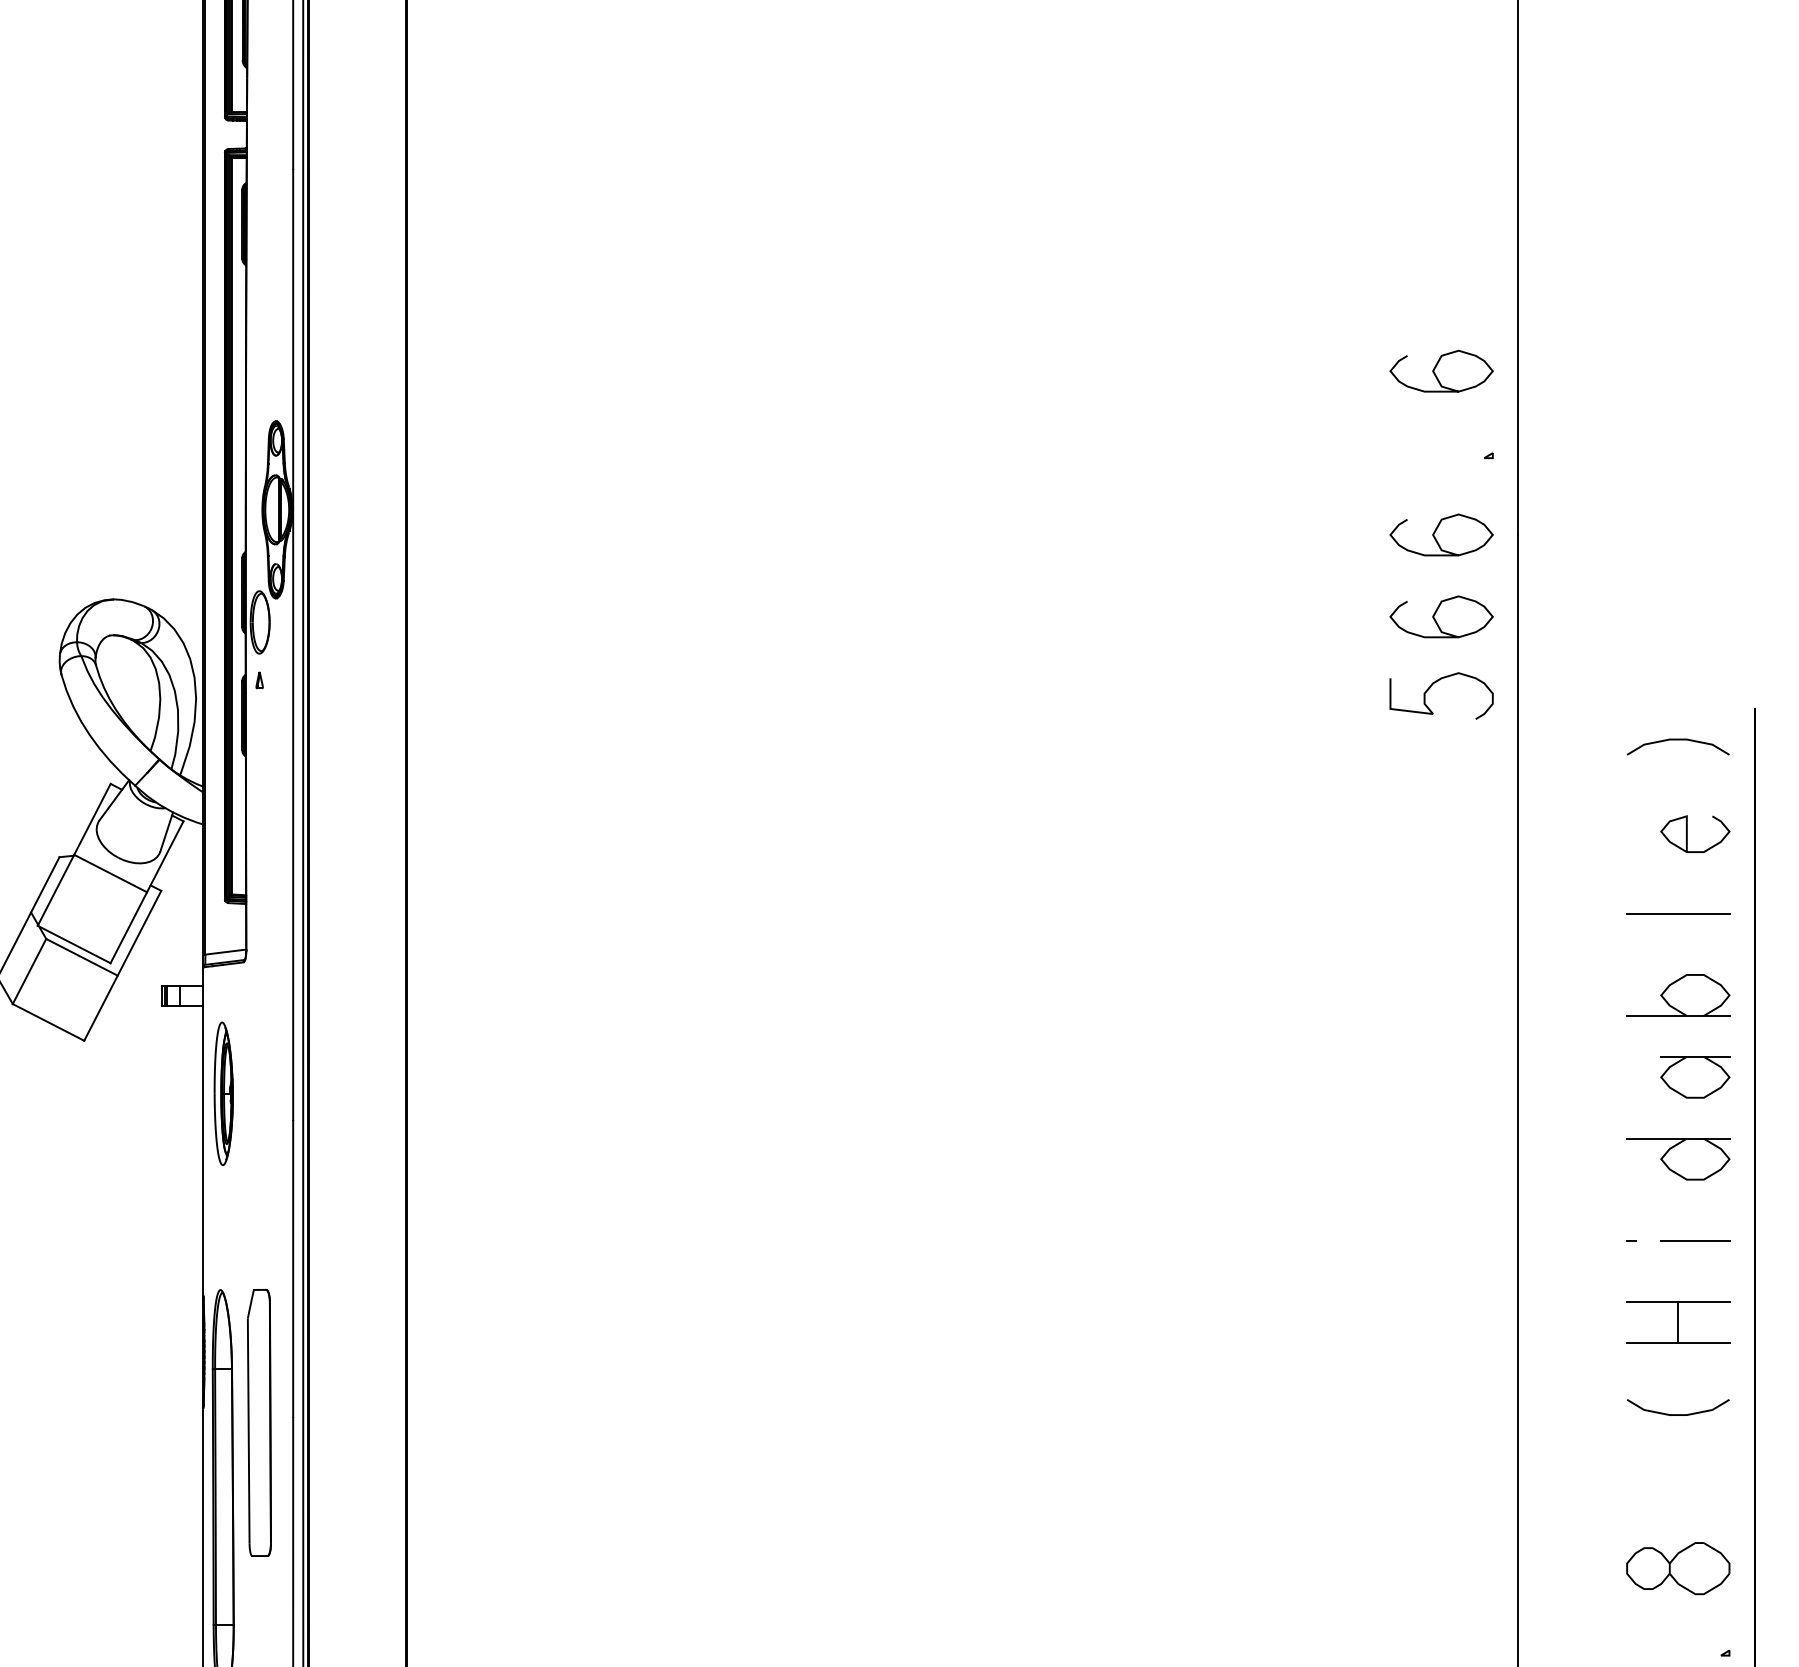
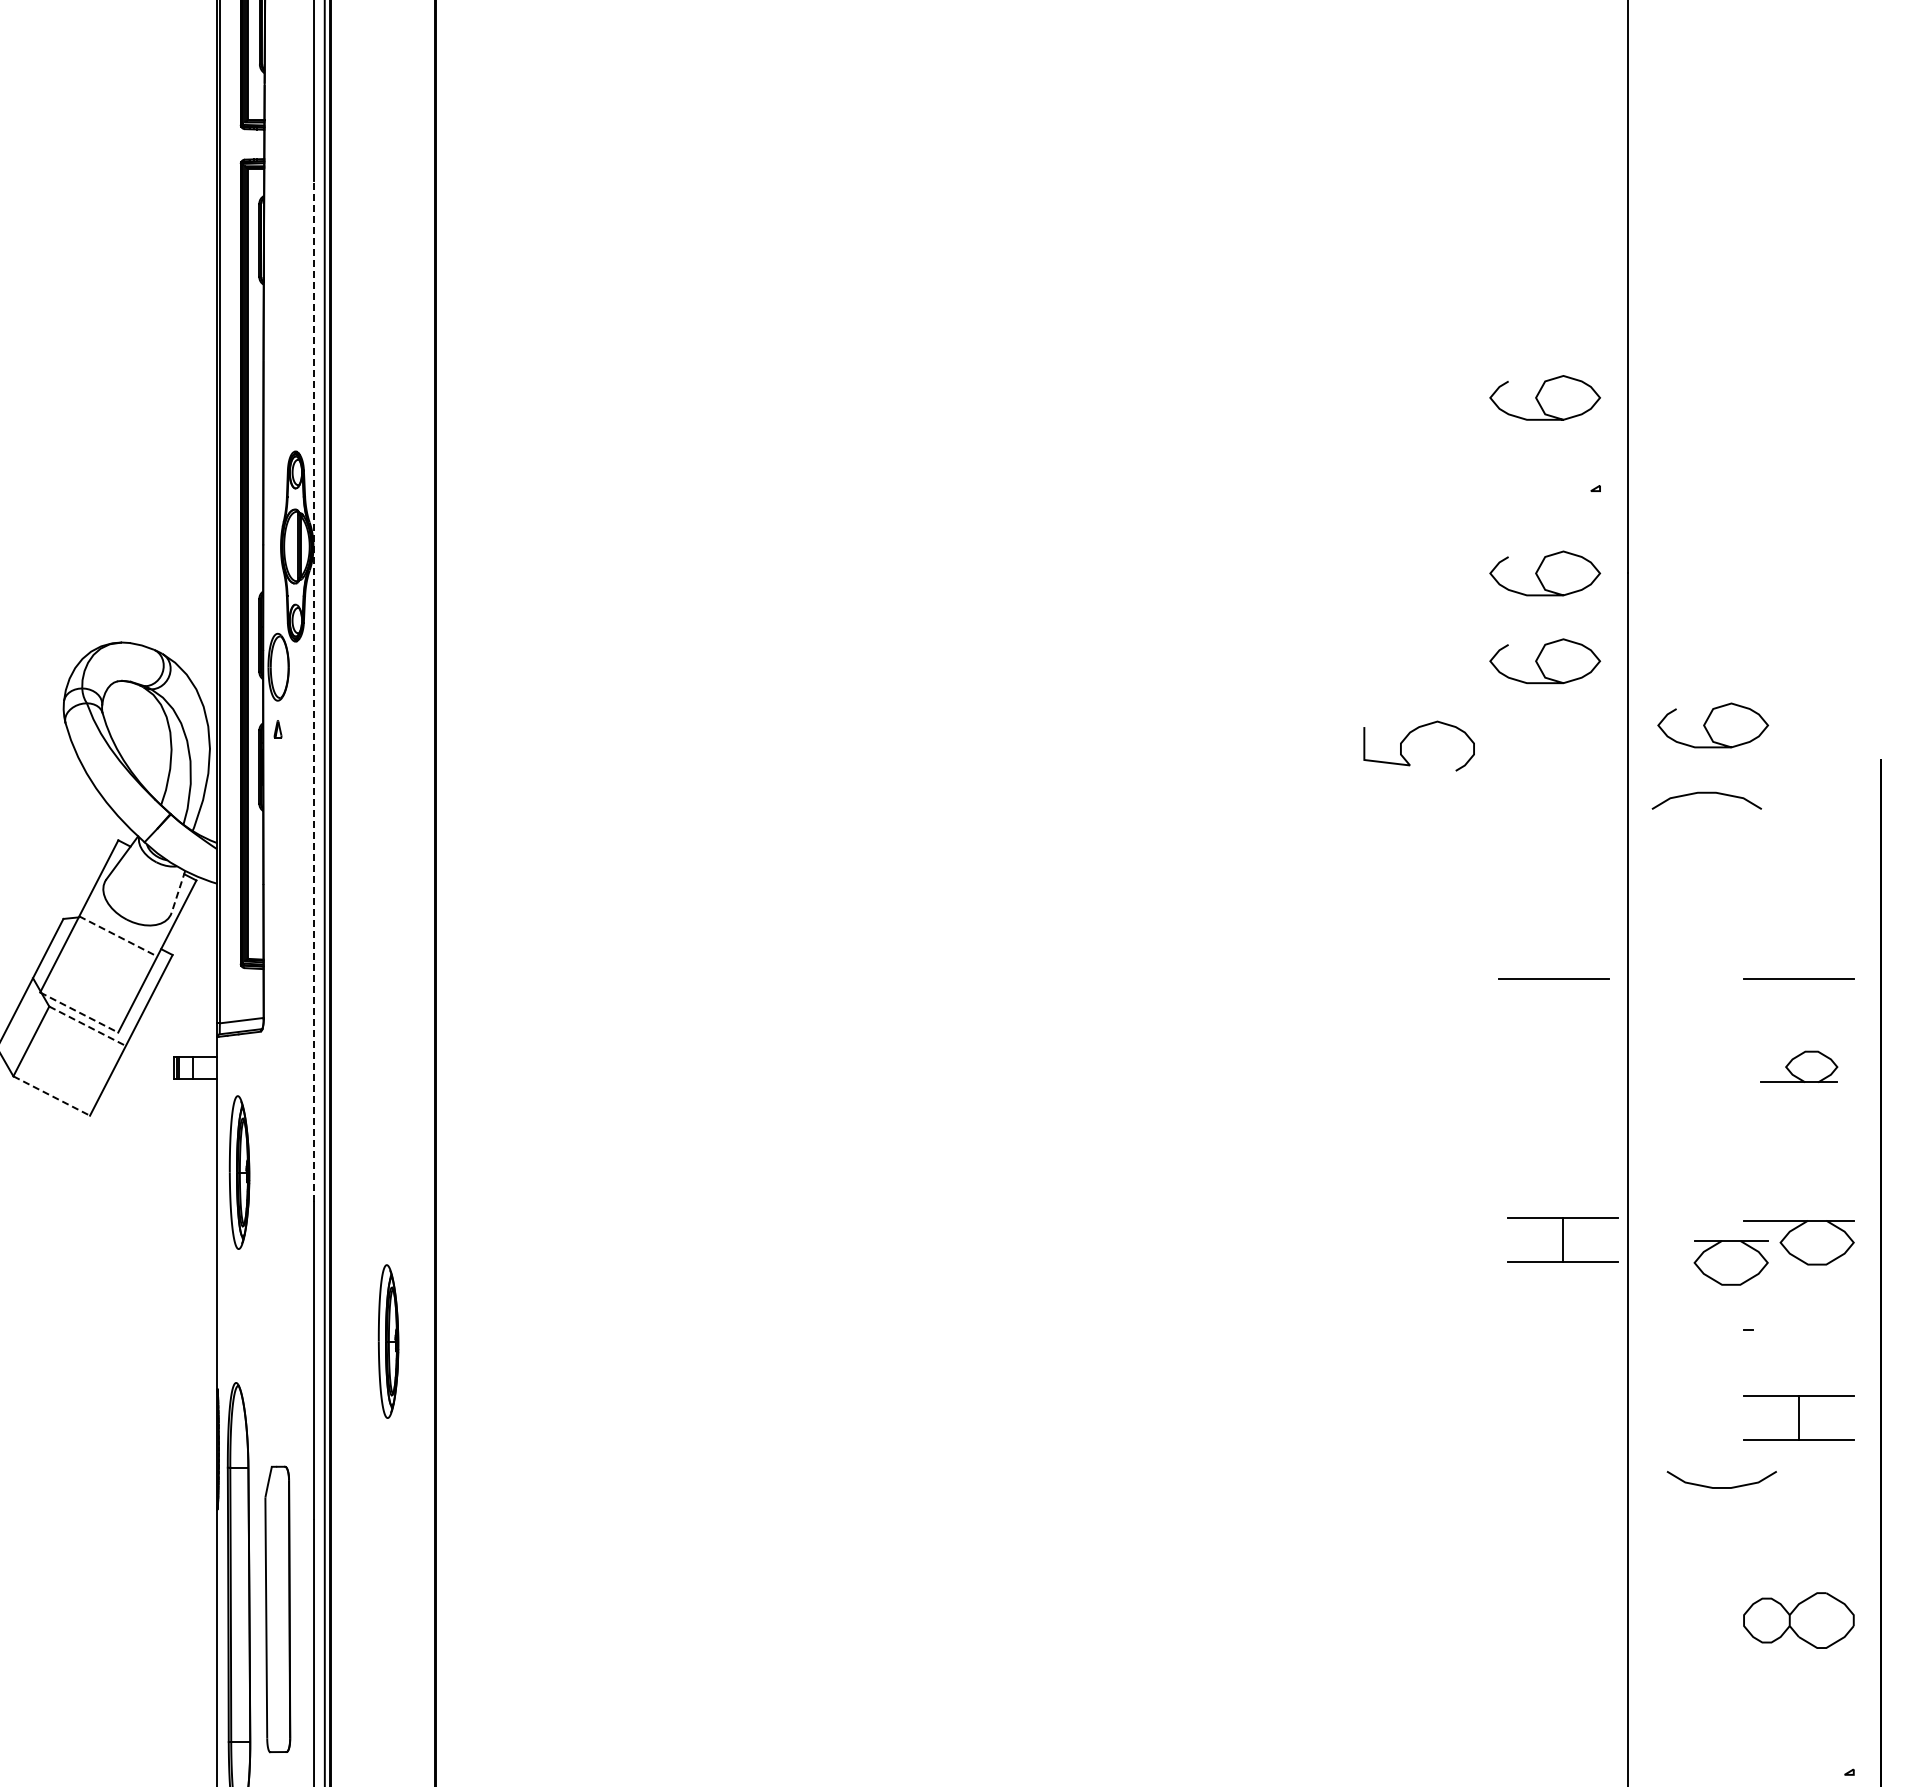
line: (293, 644) -> (314, 690), solid -> dashed
curve: (1593, 673) -> (1707, 721), added
curve: (1431, 687) -> (1408, 736), moved
curve: (1677, 740) -> (1706, 793), moved
line: (166, 832) -> (178, 892), solid -> dashed
curve: (1687, 834) -> (1808, 894), removed
line: (110, 873) -> (118, 936), solid -> dashed
line: (1449, 912) -> (1553, 978), added
line: (74, 944) -> (79, 1012), solid -> dashed
line: (82, 957) -> (88, 1026), solid -> dashed
part: (1677, 994) -> (1798, 1066), size x0.7
line: (49, 1022) -> (52, 1096), solid -> dashed
part: (1694, 1076) -> (1730, 1262), moved
part: (1457, 1156) -> (1562, 1239), added
line: (1694, 1241) -> (1816, 1330), removed
part: (362, 1251) -> (388, 1341), added
curve: (1677, 1414) -> (1721, 1487), moved
part: (259, 1423) -> (277, 1609), moved
part: (1677, 1568) -> (1798, 1620), moved

